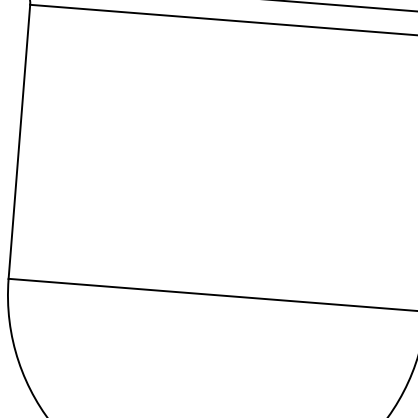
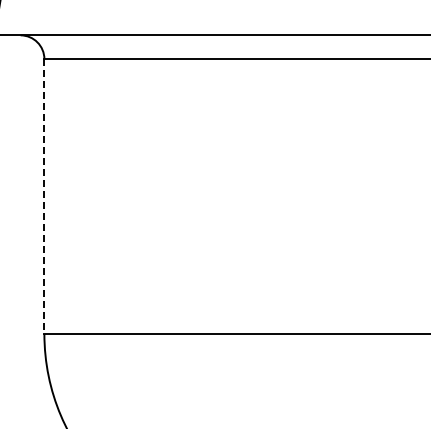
line: (19, 142) -> (44, 197), solid -> dashed

